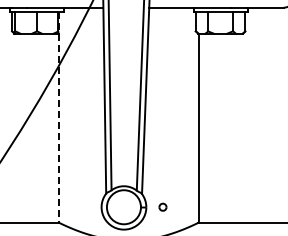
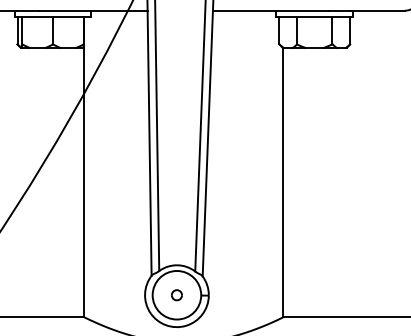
line: (58, 117) -> (83, 167), dashed -> solid
part: (162, 206) -> (176, 294), moved

